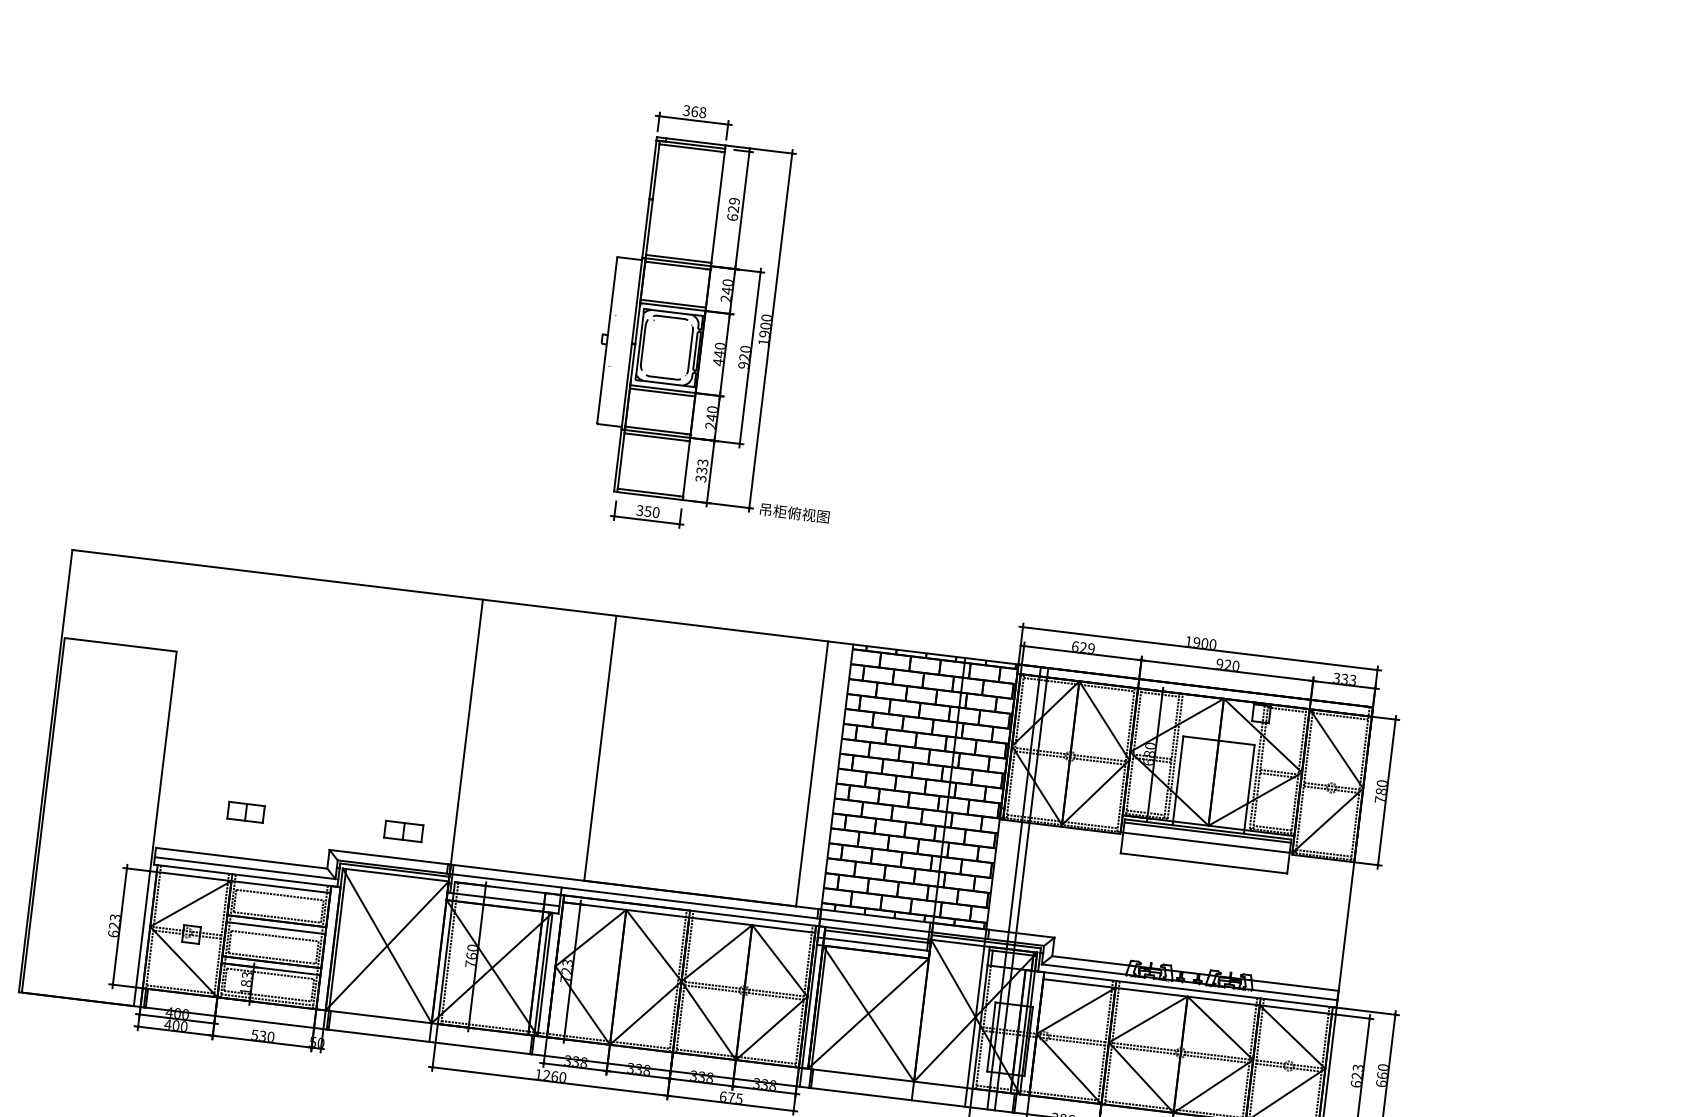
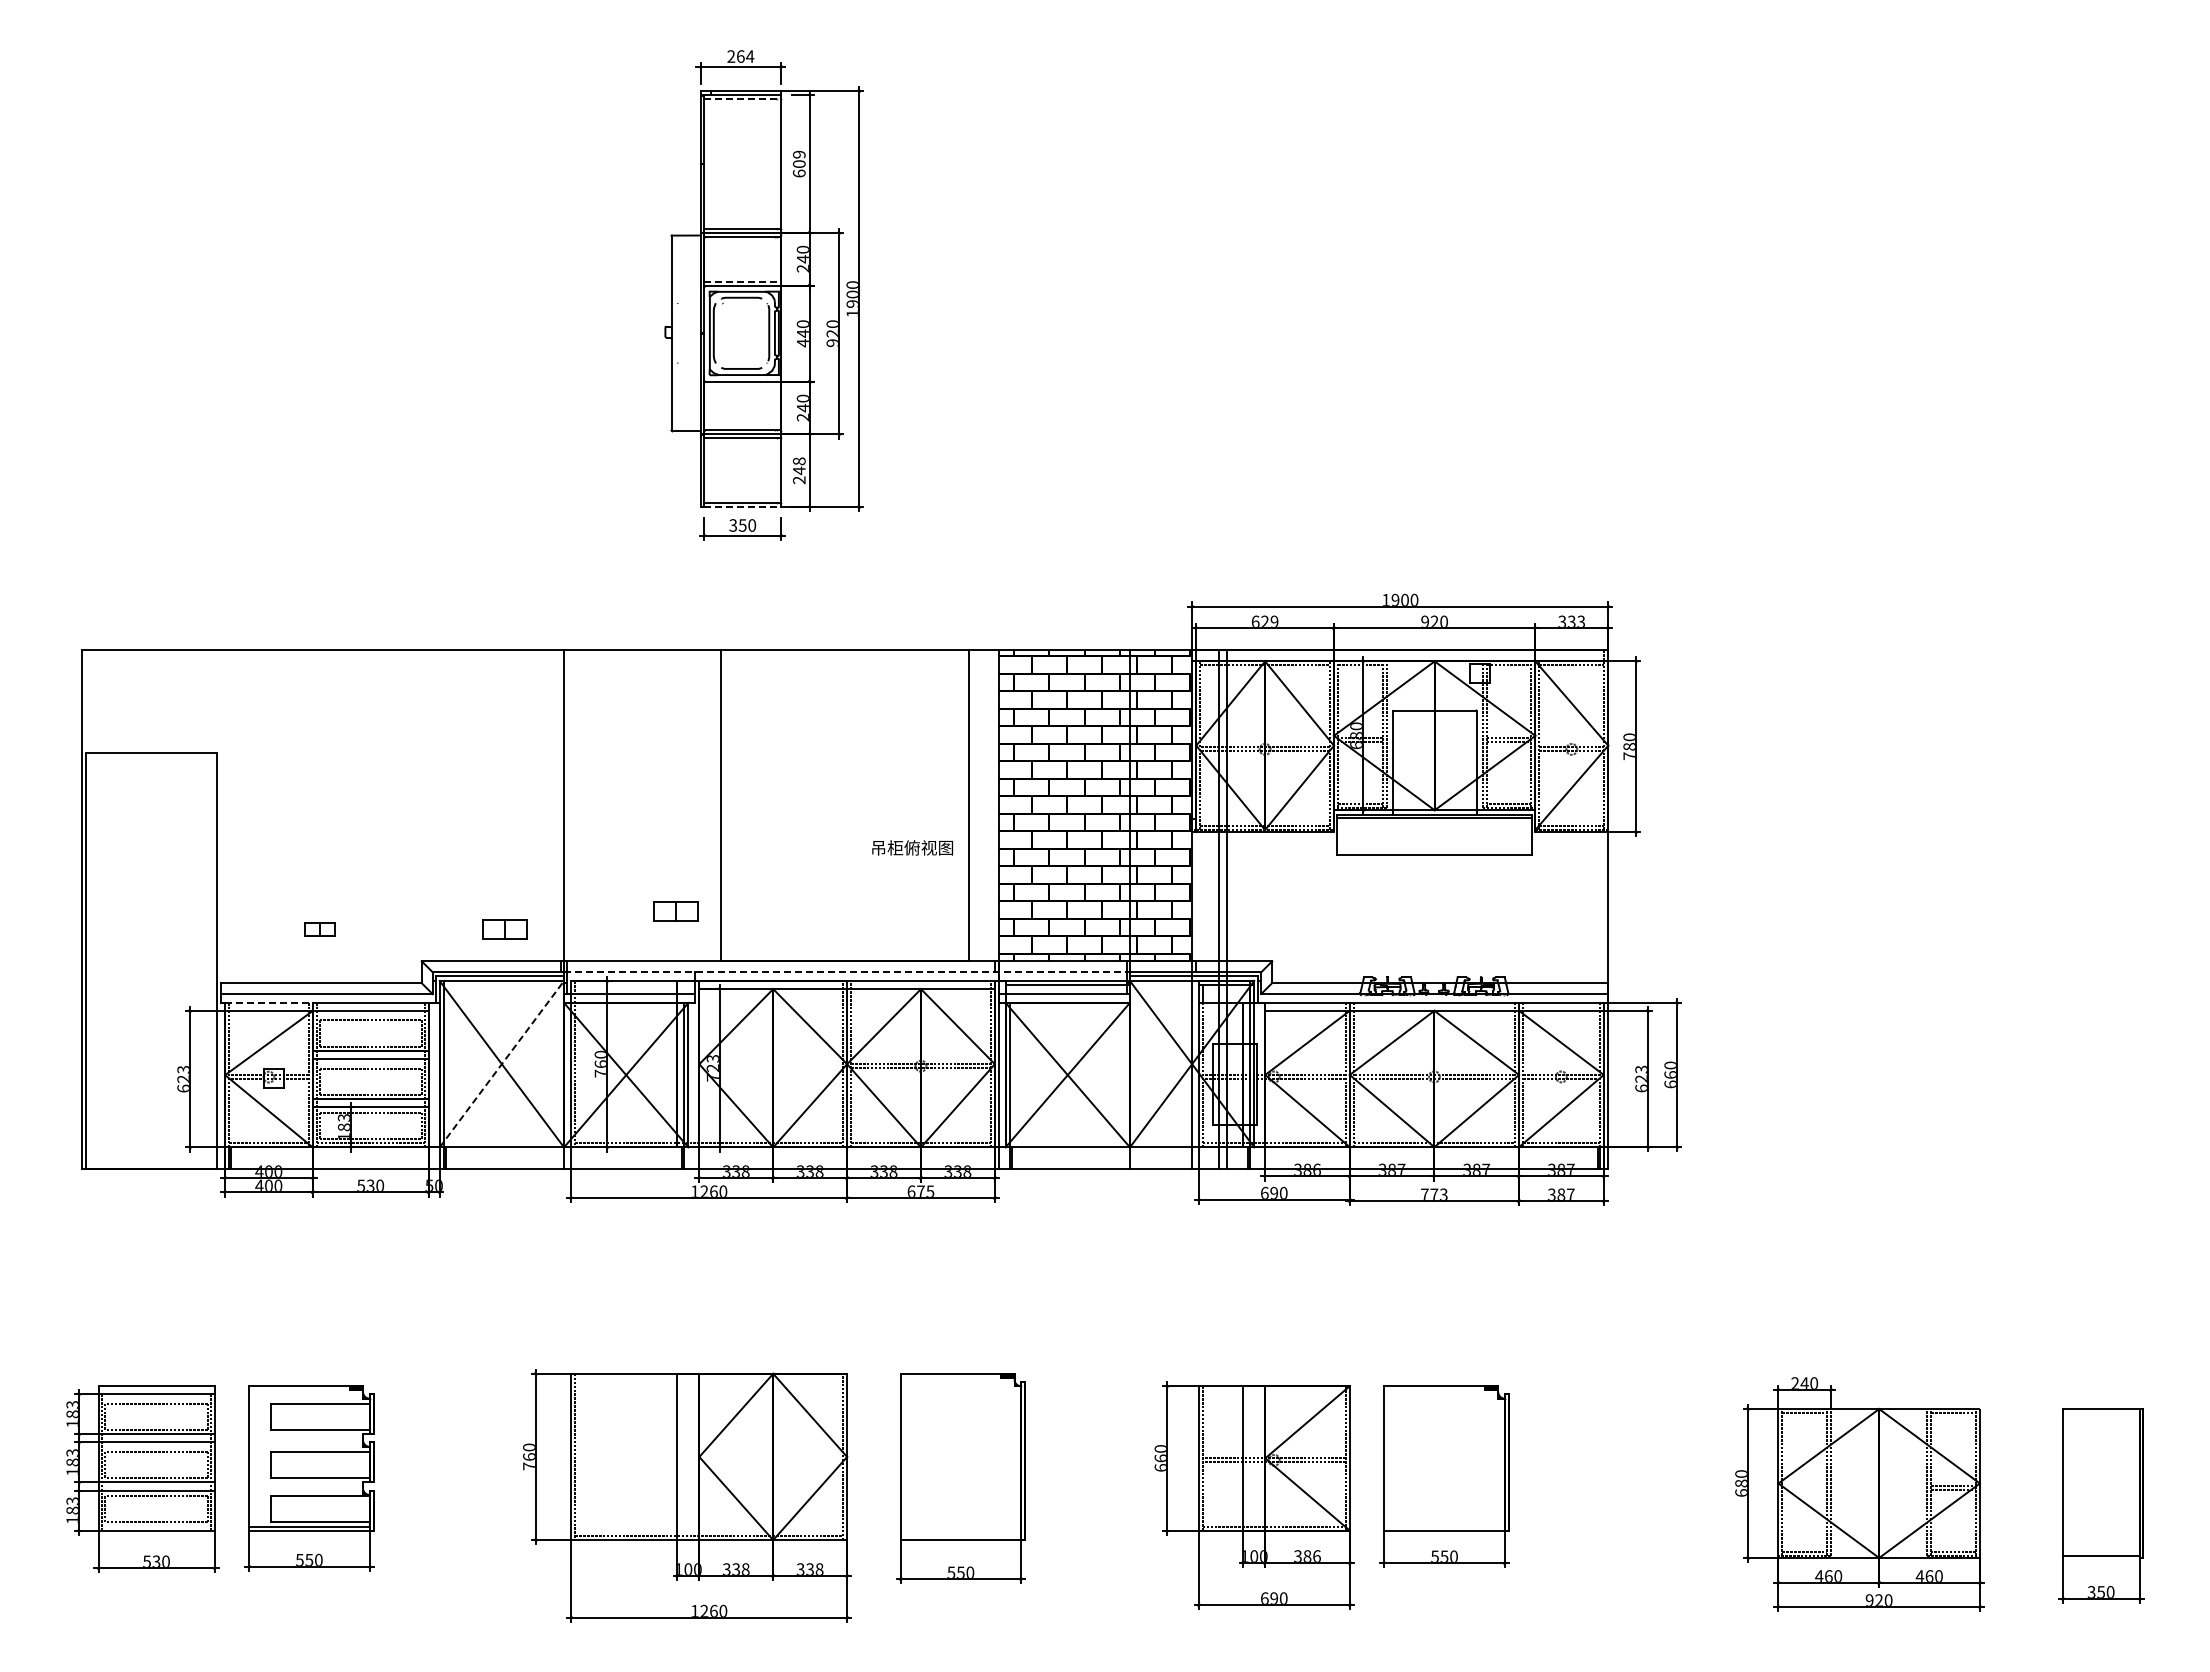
text: (694, 111) -> (740, 56), 368 -> 264
line: (692, 148) -> (743, 99), solid -> dashed
text: (733, 208) -> (799, 163), 629 -> 609
line: (673, 303) -> (743, 281), solid -> dashed
line: (662, 392) -> (742, 385), removed
text: (701, 470) -> (798, 470), 333 -> 248
line: (650, 496) -> (743, 507), solid -> dashed
text: (794, 512) -> (912, 847), moved
part: (245, 812) -> (319, 929), size x0.7
part: (550, 833) -> (675, 911), added
line: (1206, 842) -> (1434, 830), removed
line: (194, 869) -> (268, 1002), solid -> dashed
line: (691, 903) -> (847, 972), solid -> dashed
line: (386, 946) -> (501, 1064), solid -> dashed

